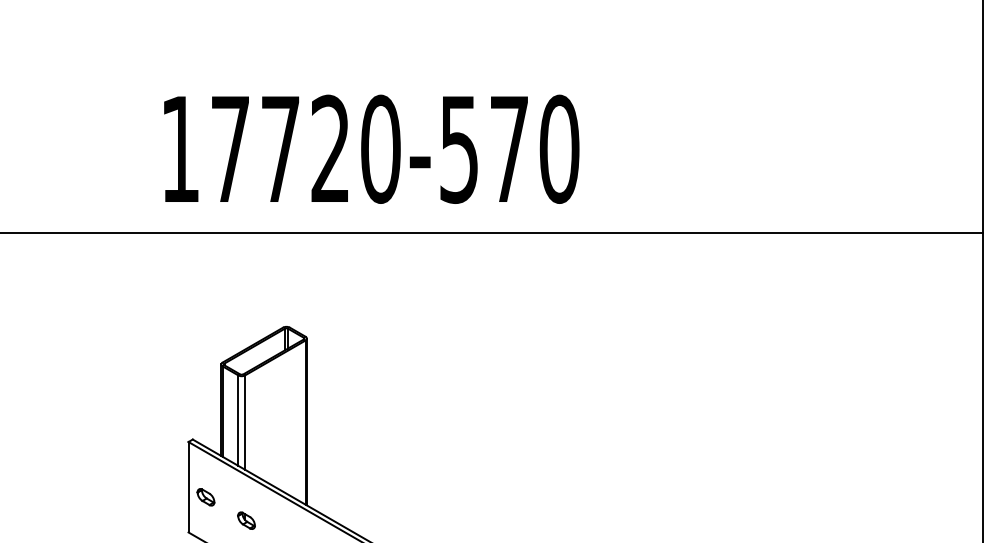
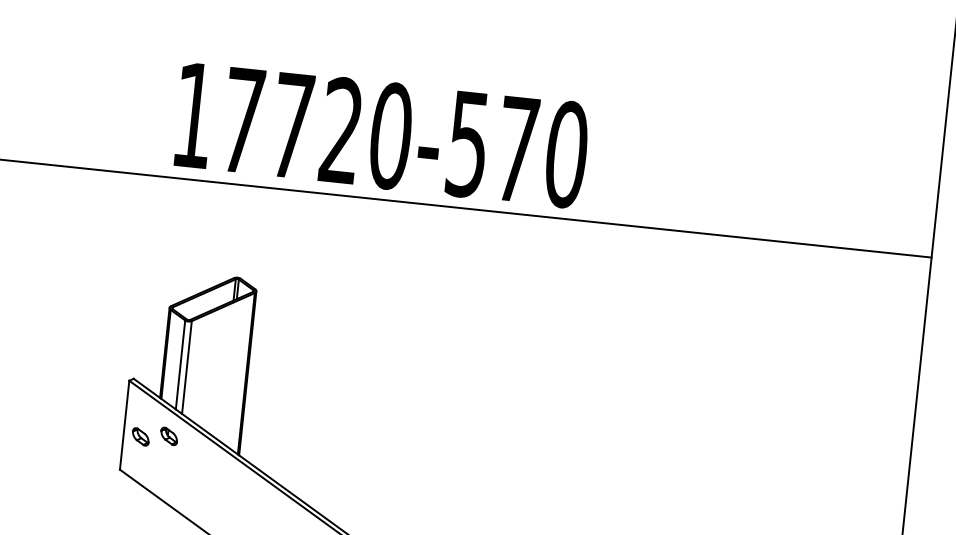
text: (371, 148) -> (381, 134), moved
part: (246, 520) -> (169, 436), moved

